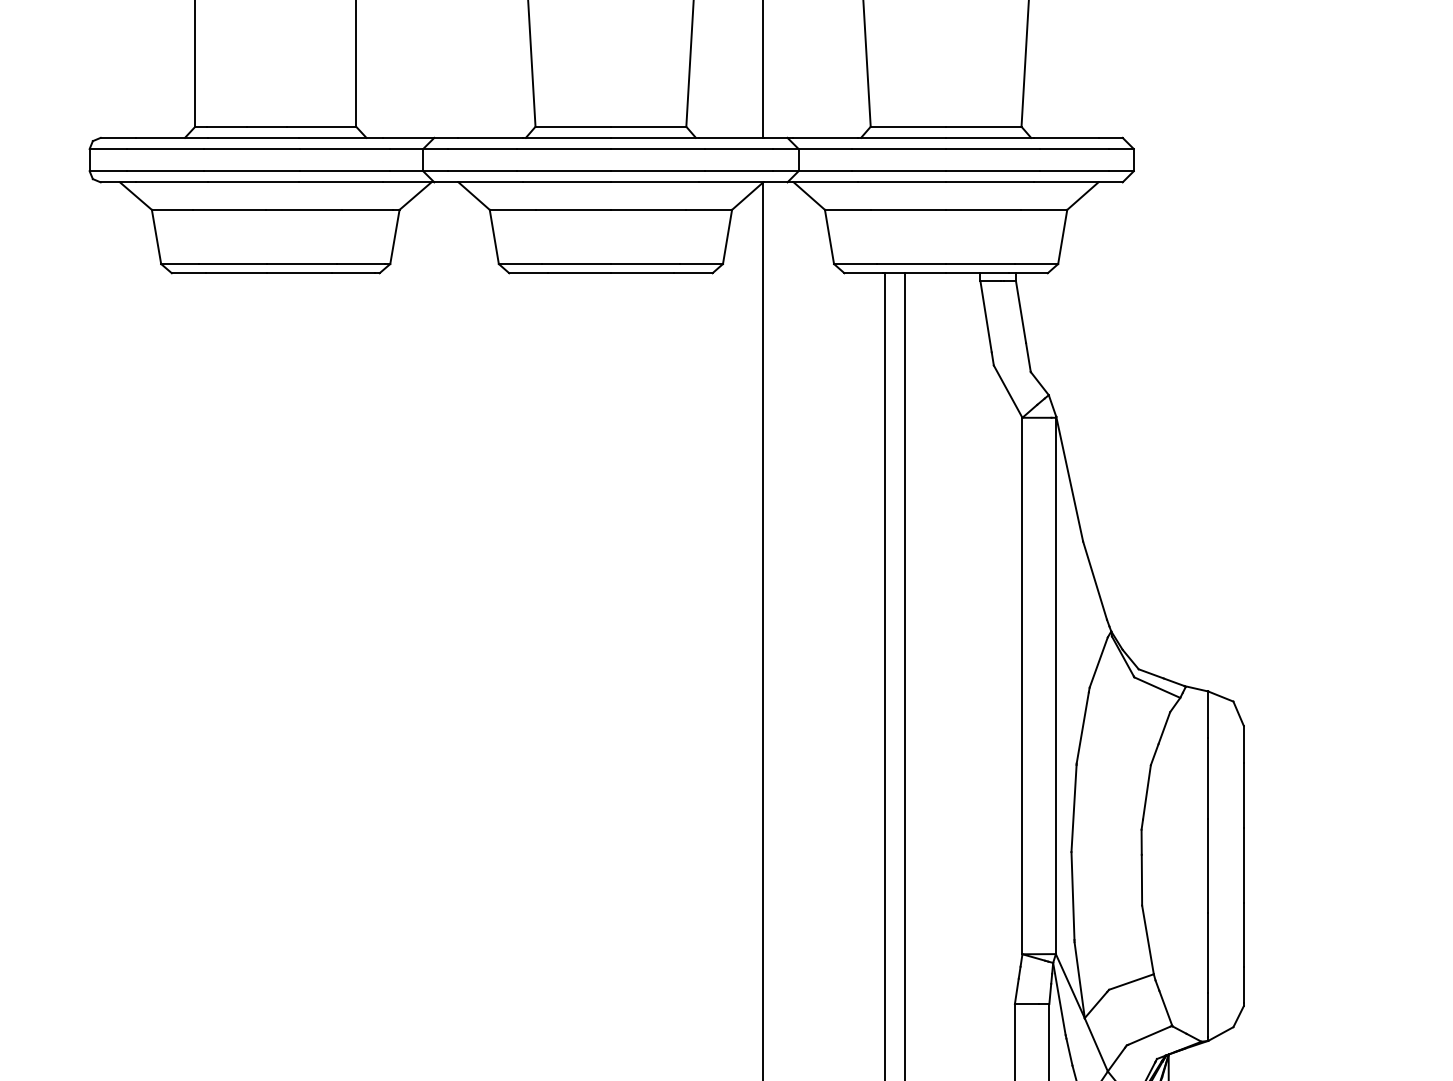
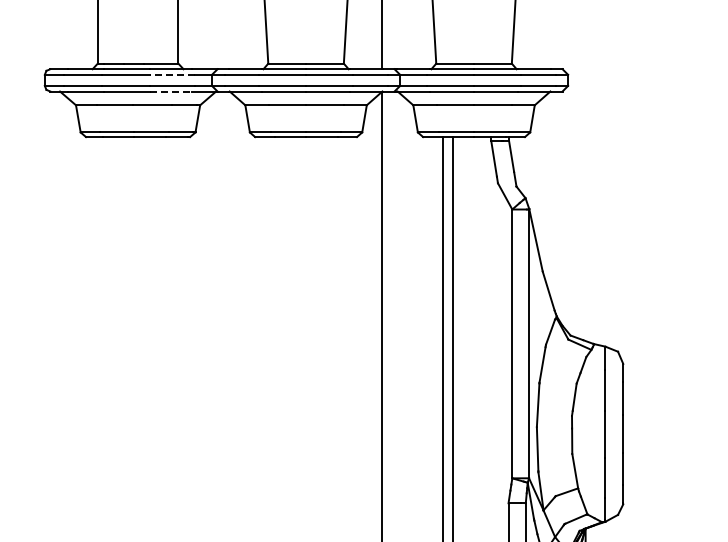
line: (344, 148) -> (172, 74), solid -> dashed
line: (342, 182) -> (171, 91), solid -> dashed

